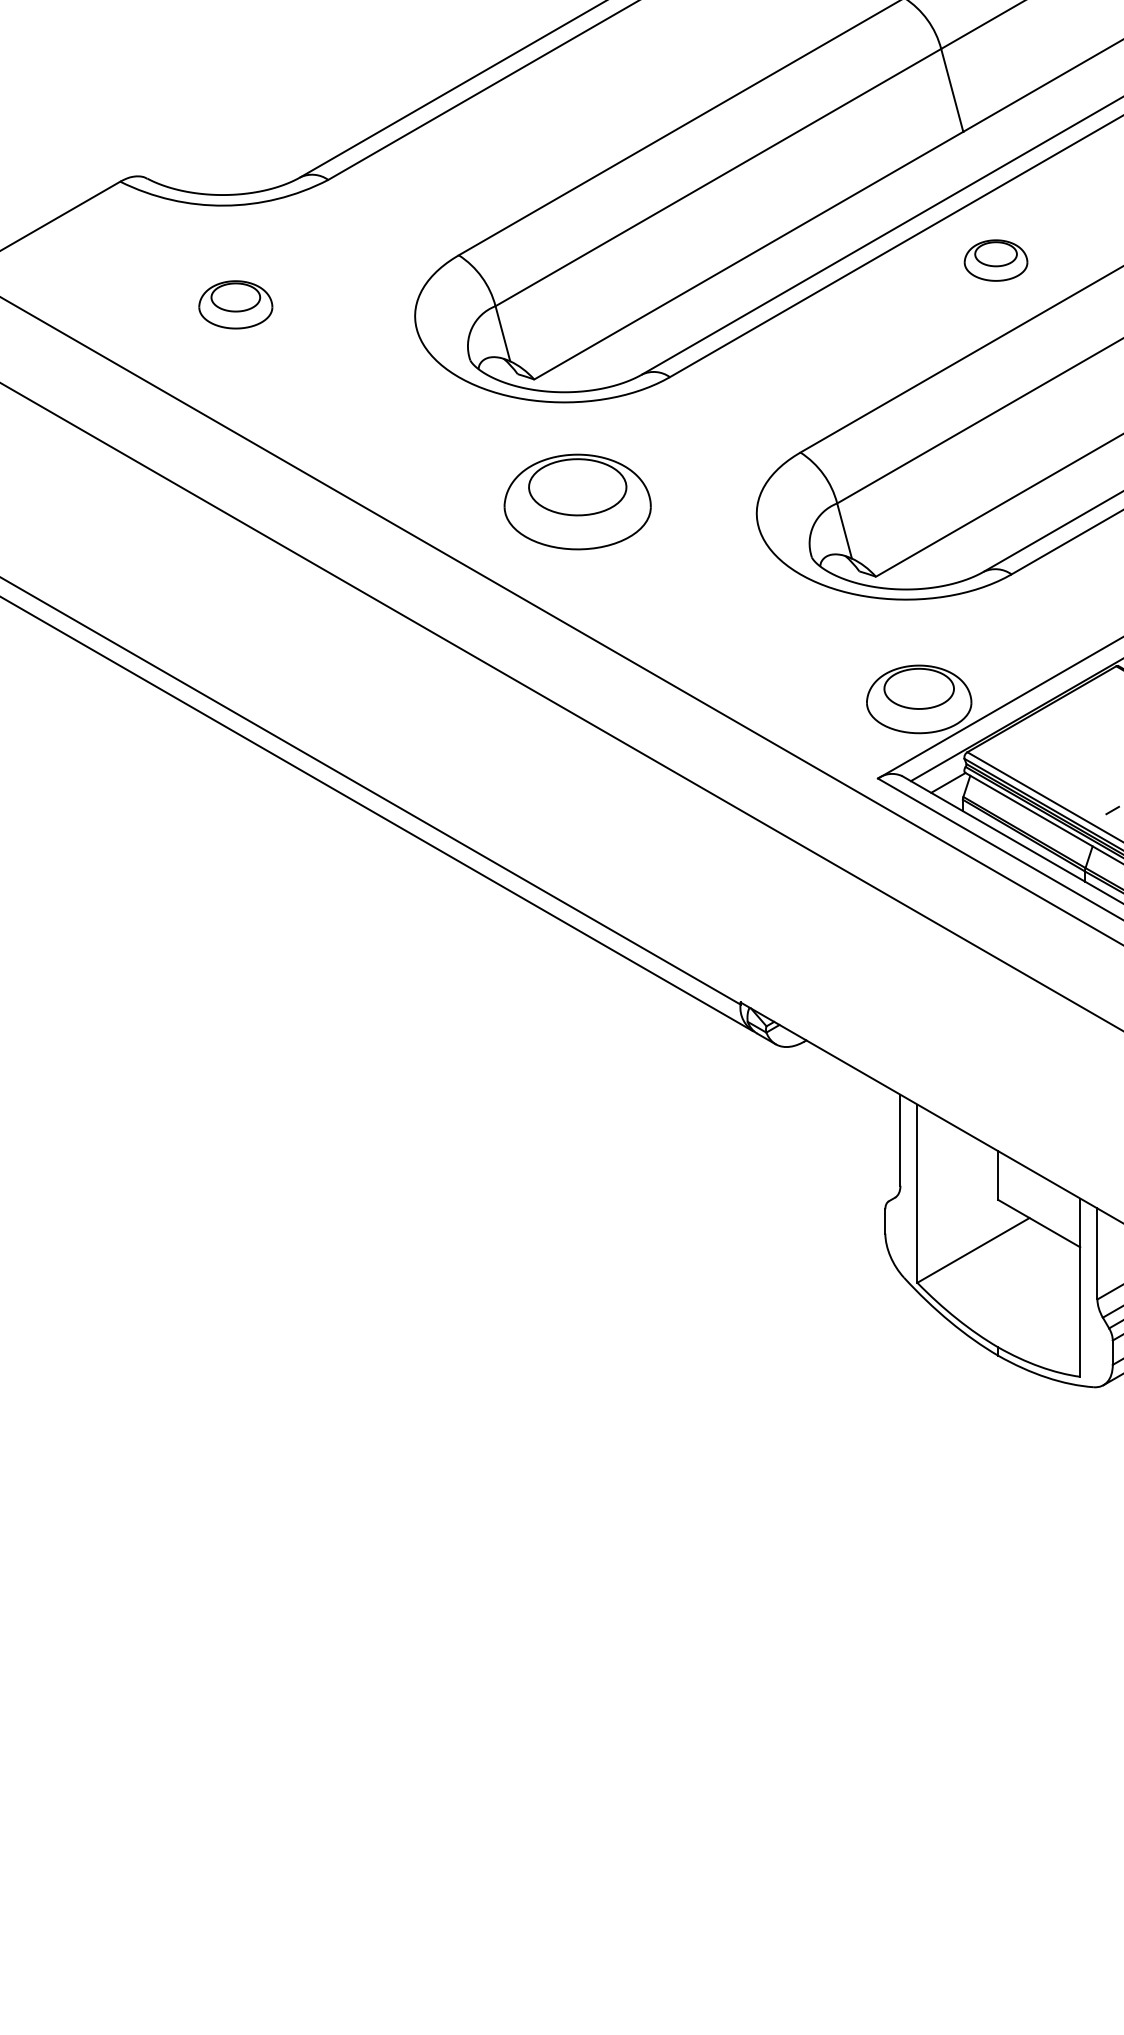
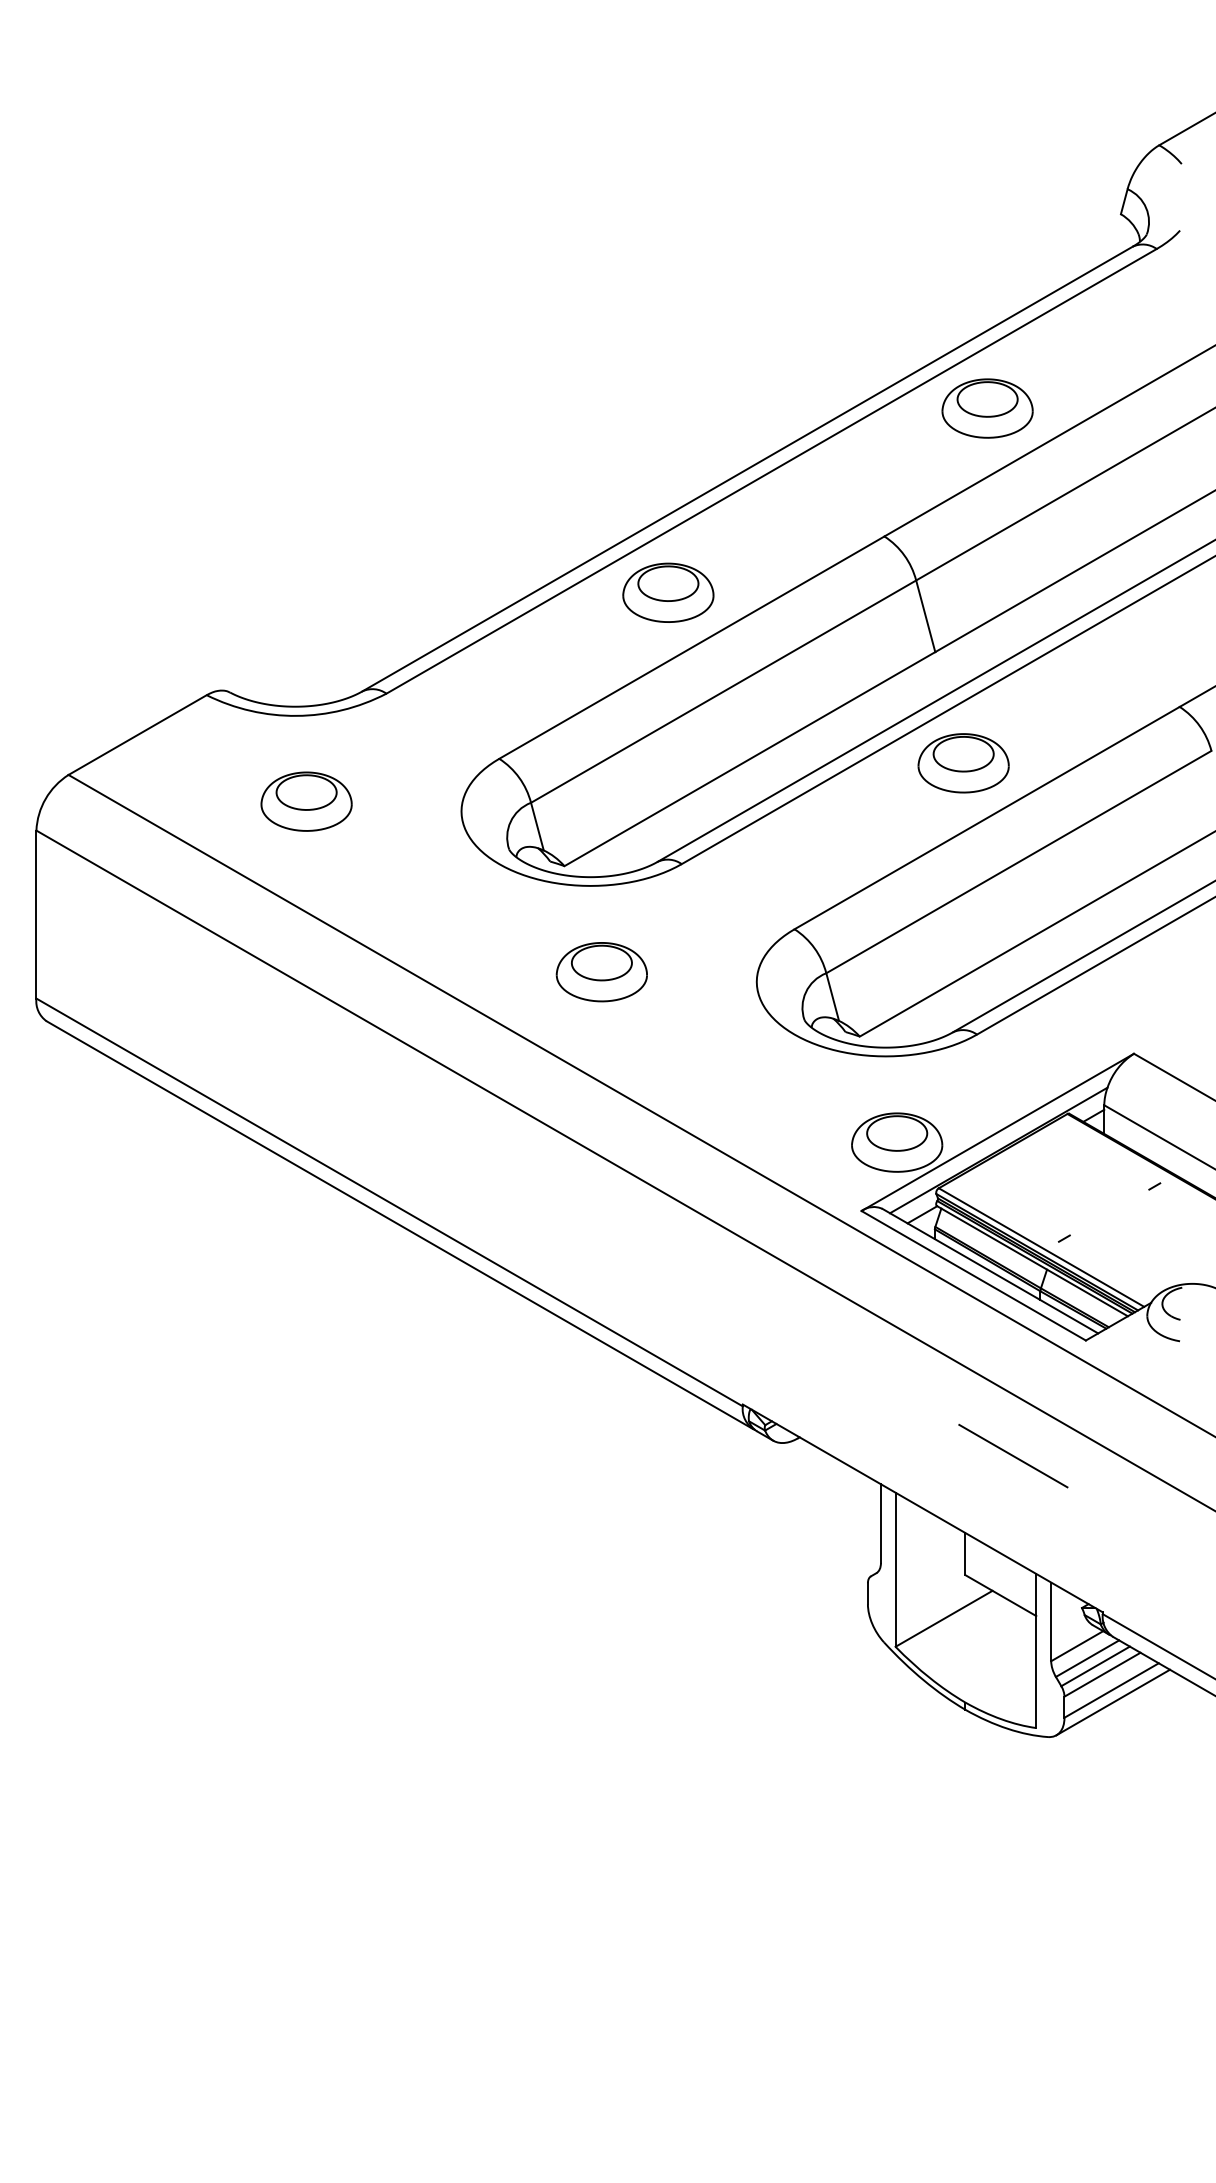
part: (654, 62) -> (668, 592), added
part: (995, 260) -> (963, 763), size x1.67
part: (235, 304) -> (306, 801), size x1.43
part: (577, 502) -> (601, 972), size x0.71
line: (1053, 1061) -> (1013, 1455), added

